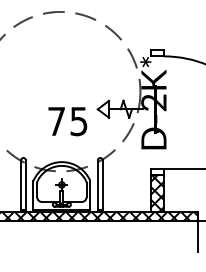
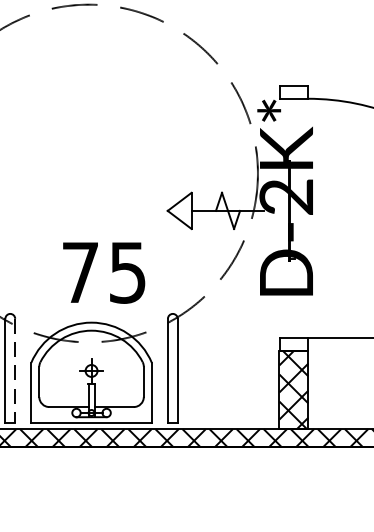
text: (67, 121) -> (103, 272), moved
line: (25, 184) -> (14, 370), solid -> dashed

